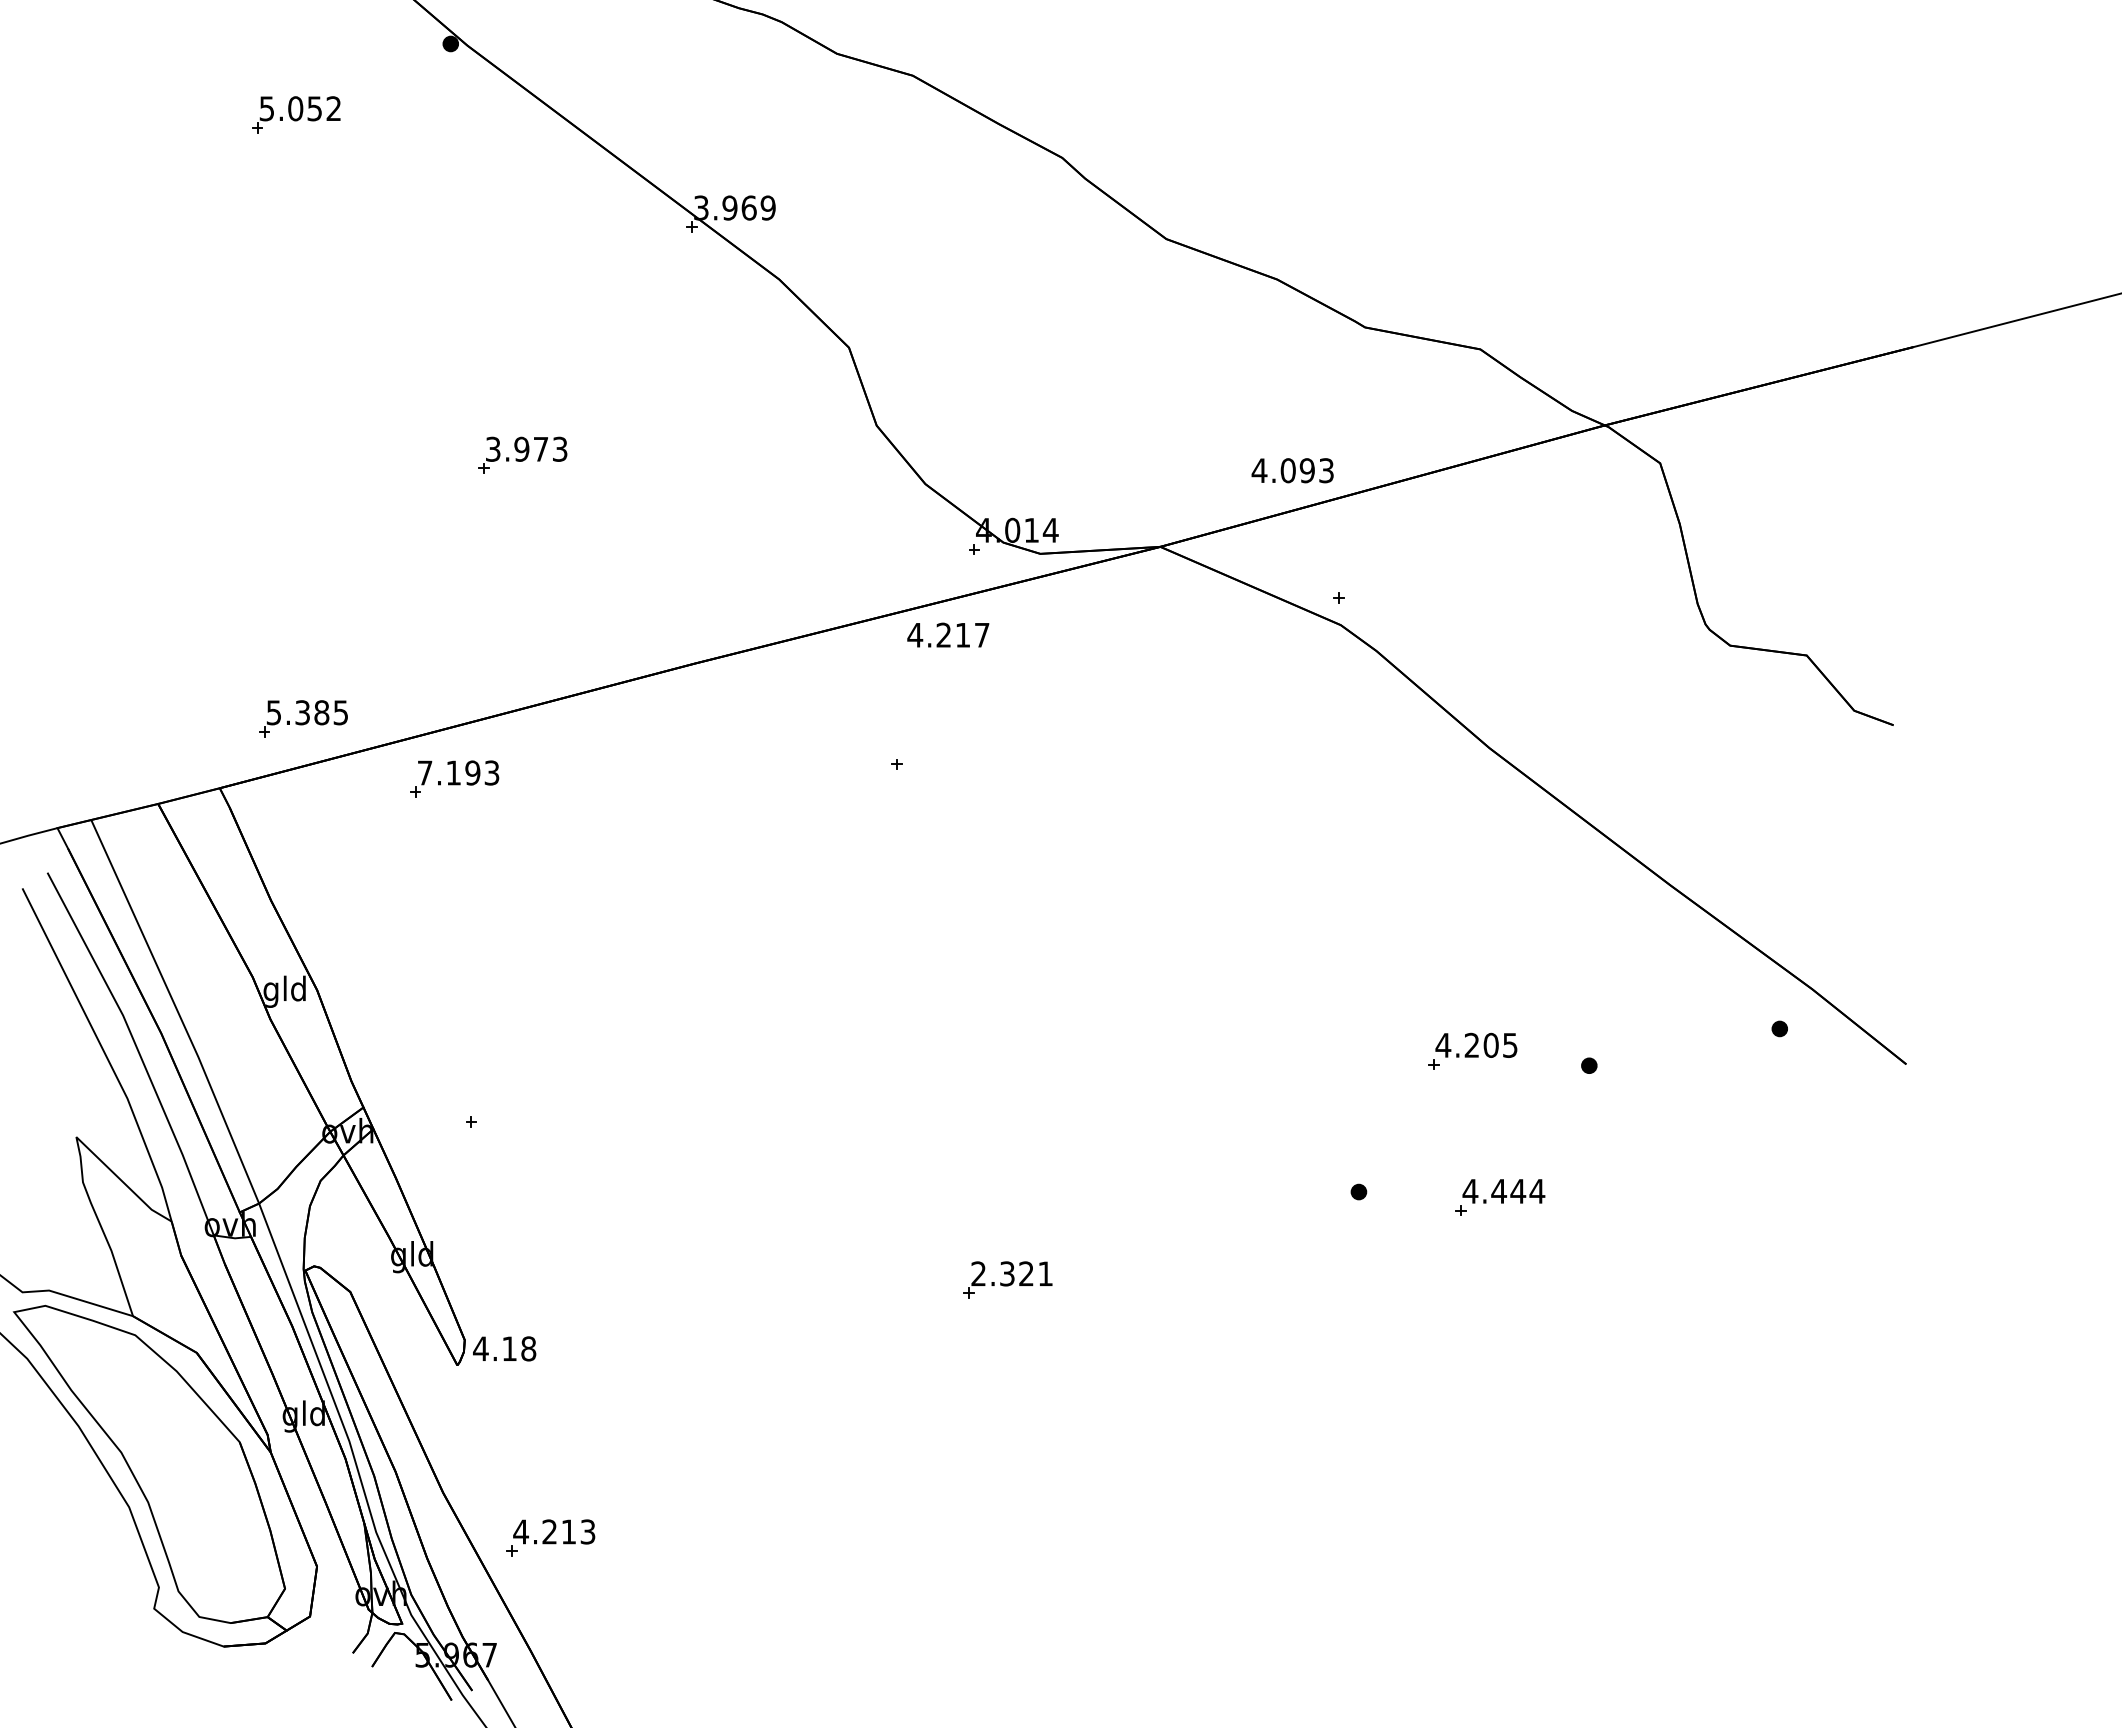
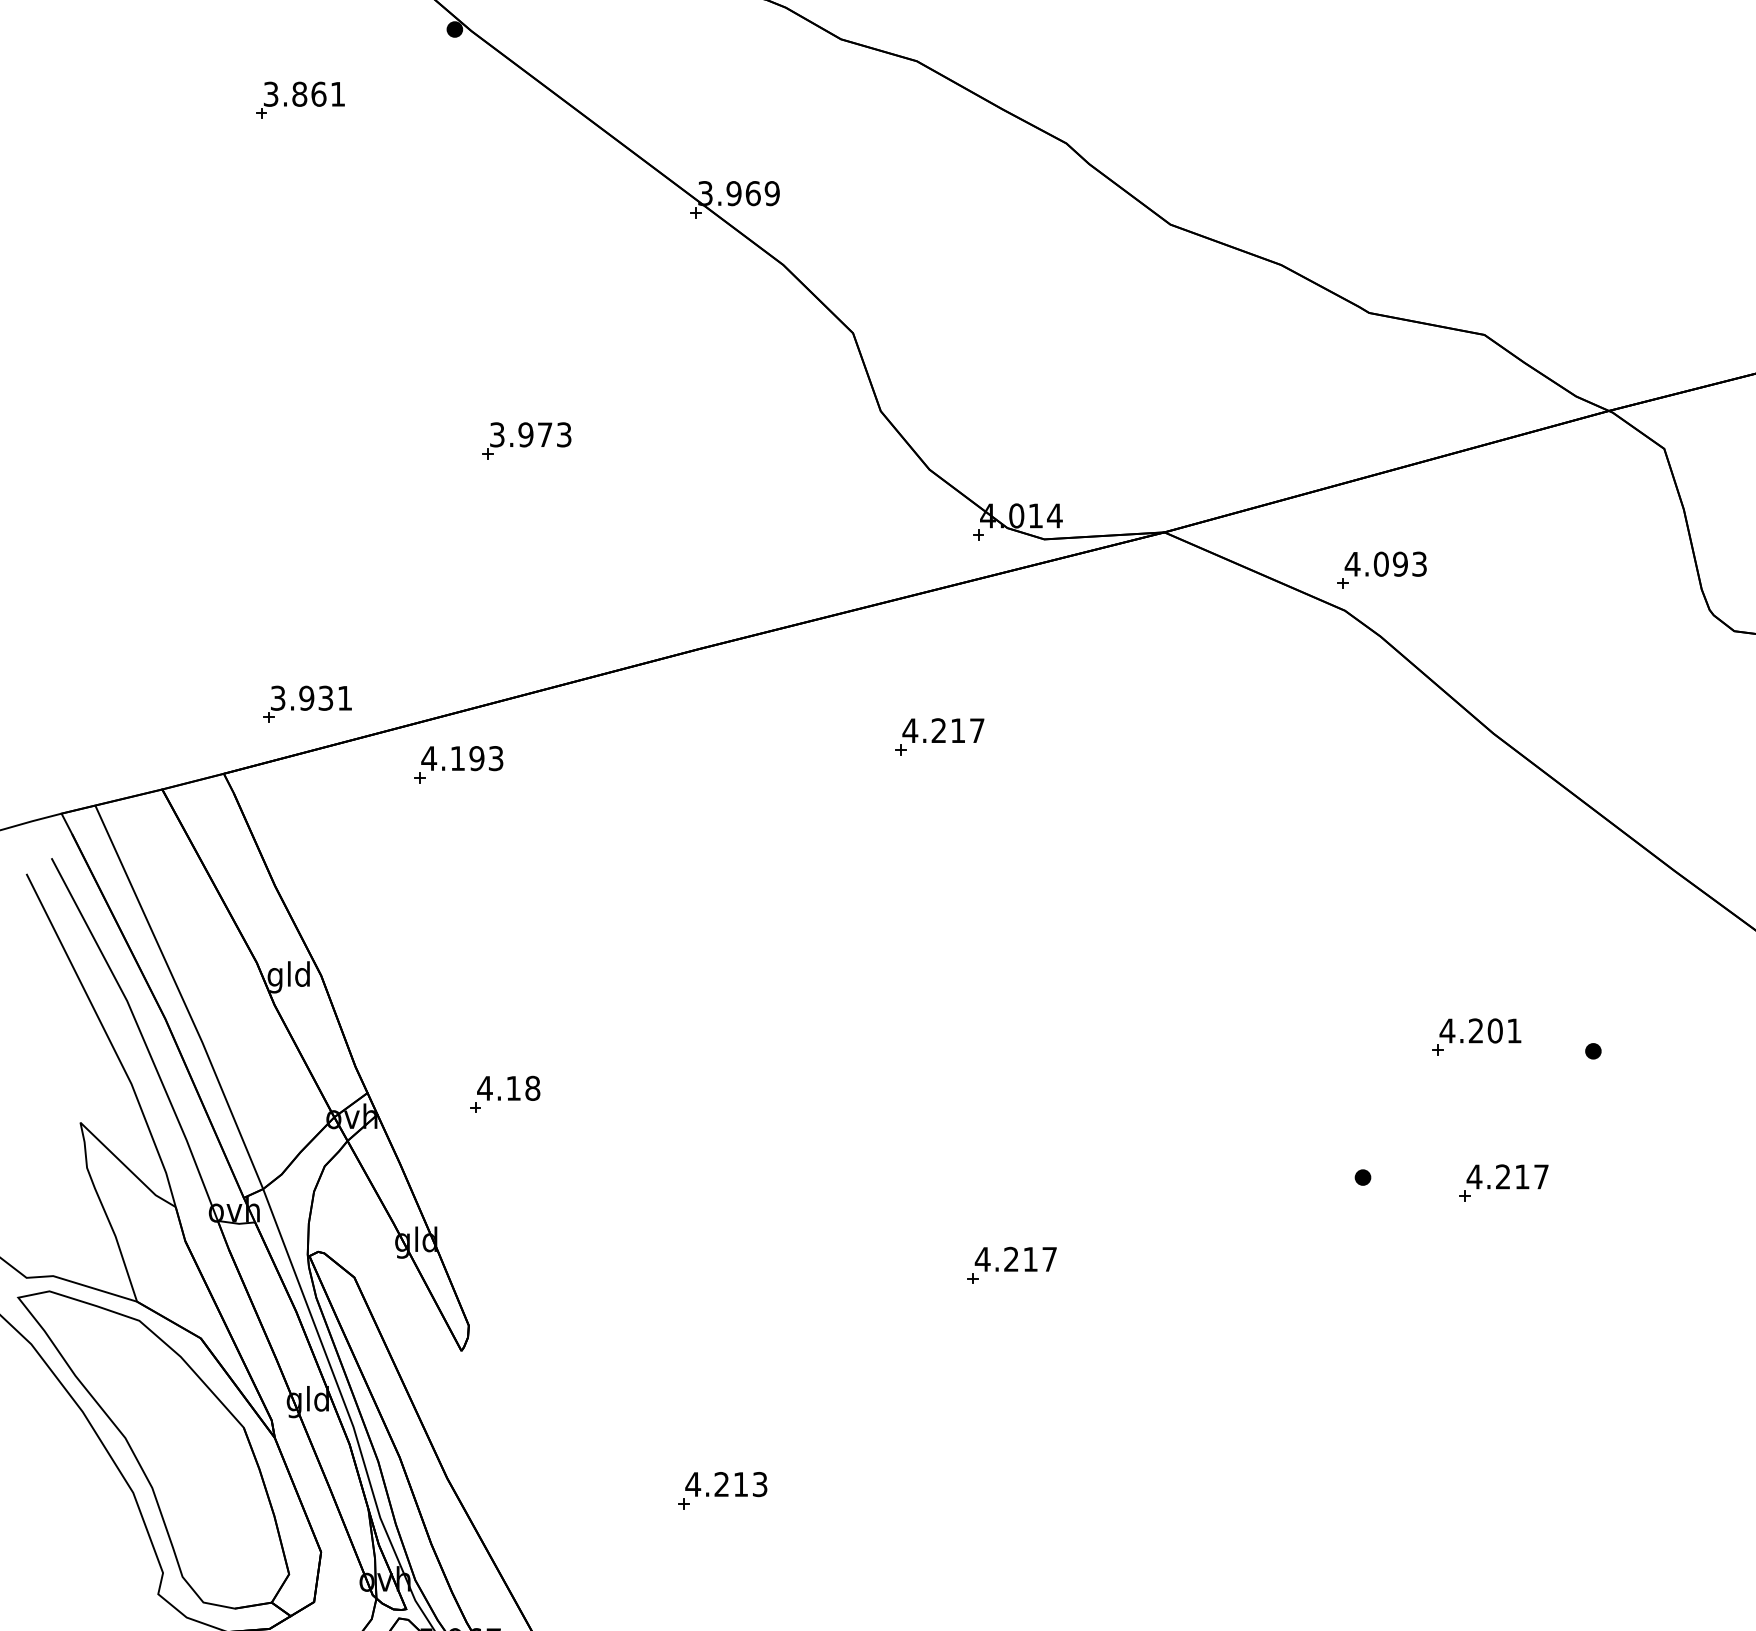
text: (300, 108) -> (304, 94), 5.052 -> 3.861
text: (1292, 470) -> (1385, 564), moved
text: (948, 634) -> (943, 730), moved
text: (307, 712) -> (311, 698), 5.385 -> 3.931
text: (424, 772) -> (428, 758), 7.193 -> 4.193
text: (1510, 1045) -> (1514, 1031), 4.205 -> 4.201
text: (1518, 1190) -> (1522, 1176), 4.444 -> 4.217
text: (1011, 1273) -> (1015, 1259), 2.321 -> 4.217
text: (504, 1348) -> (508, 1088), moved
part: (550, 1537) -> (722, 1490), moved

